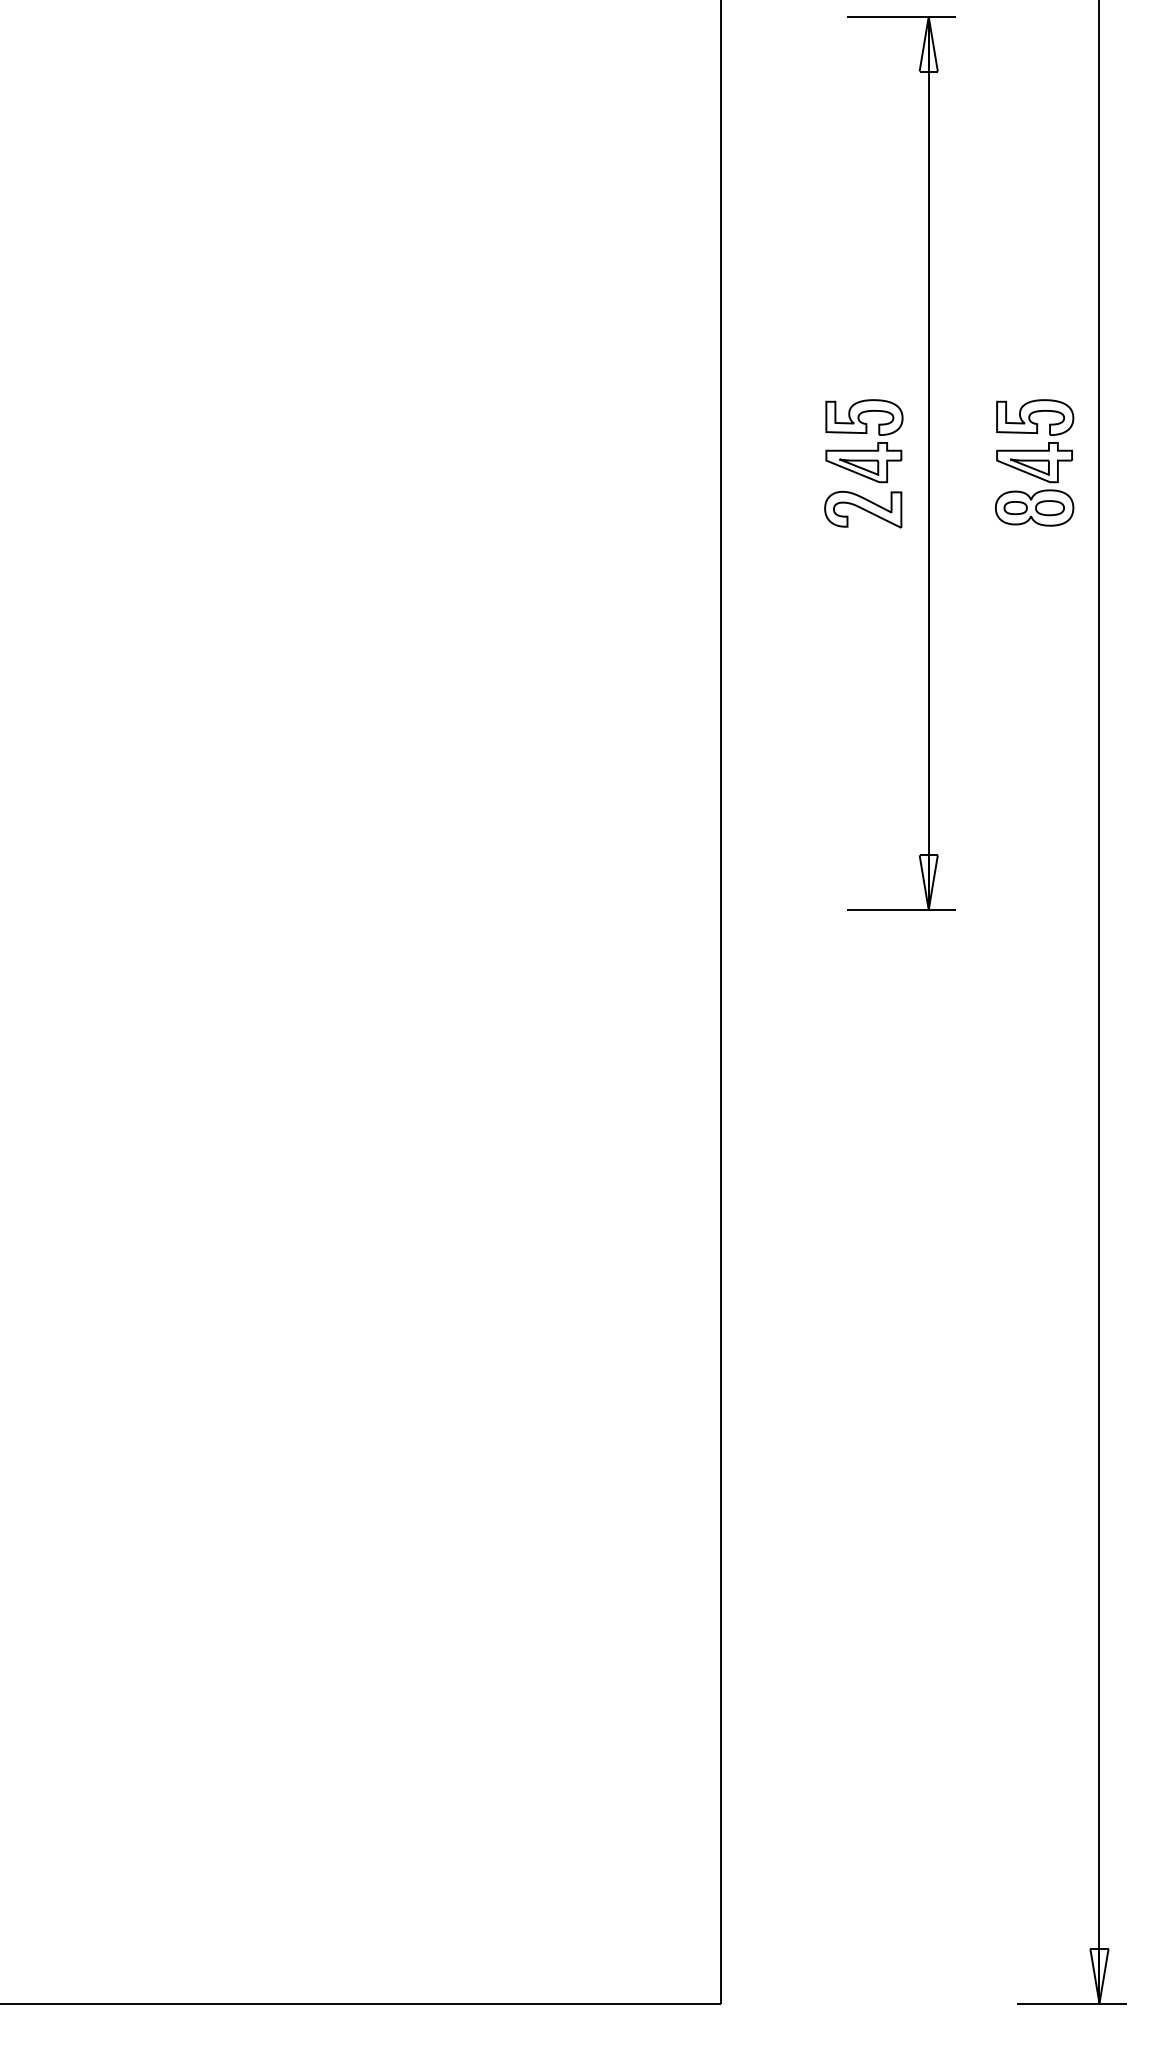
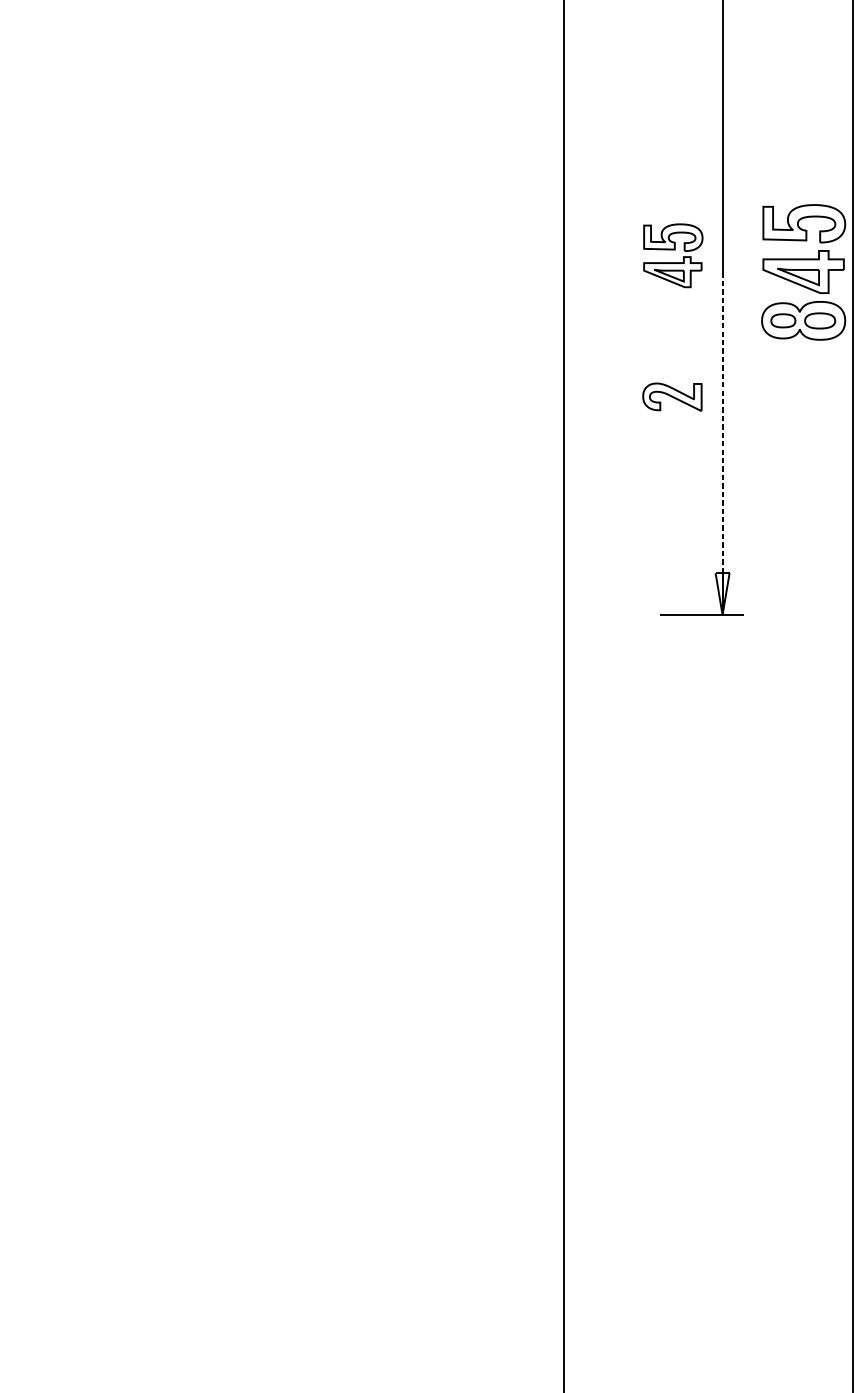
part: (1034, 462) -> (803, 272), size x1.4
part: (863, 509) -> (672, 397), moved
line: (928, 686) -> (722, 443), solid -> dashed

